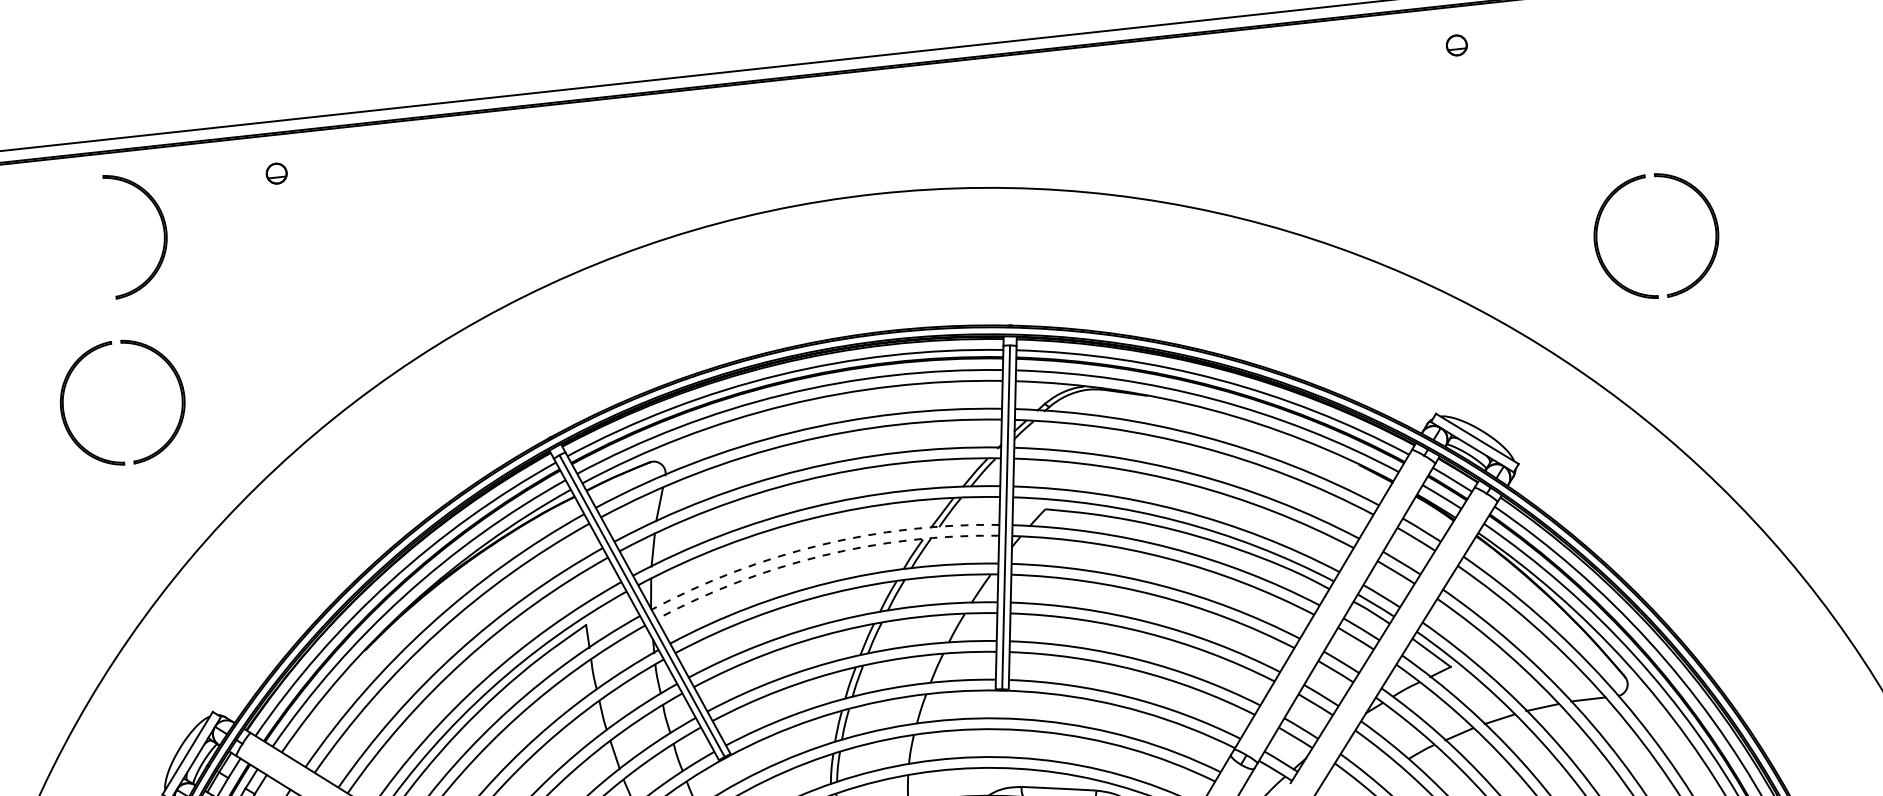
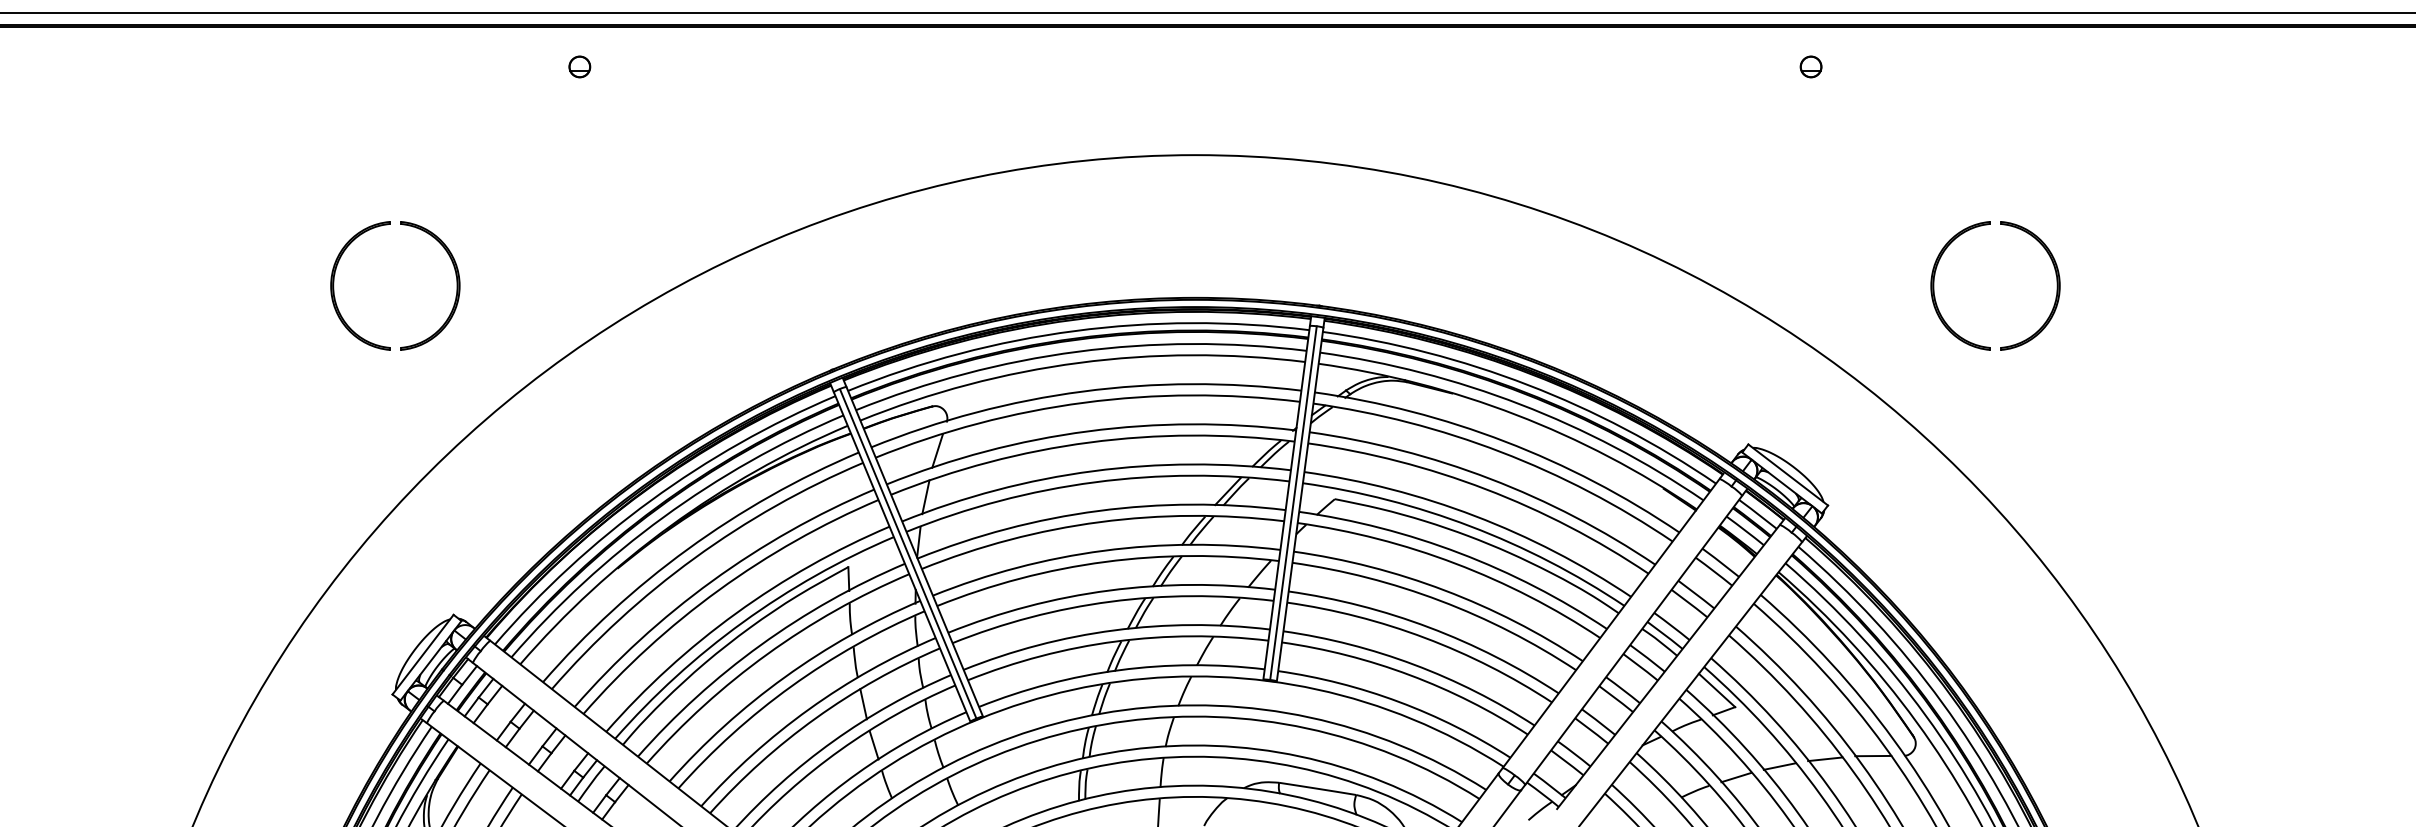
part: (163, 231) -> (456, 113), removed
arc: (820, 544) -> (1098, 510), dashed -> solid
arc: (823, 556) -> (1100, 522), dashed -> solid

